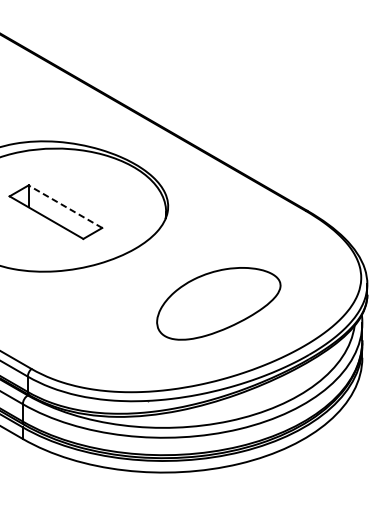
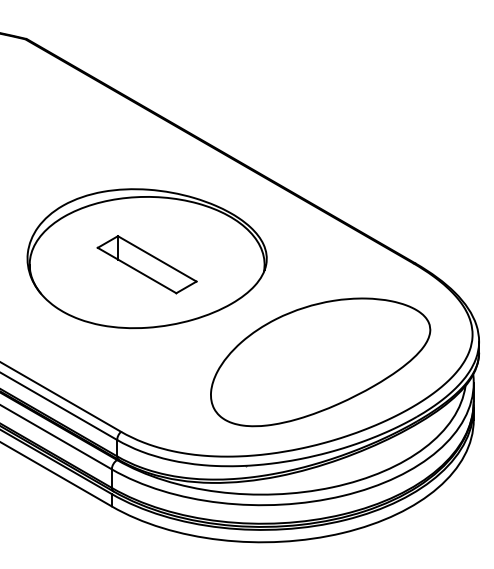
line: (64, 206) -> (156, 258), dashed -> solid
part: (218, 303) -> (320, 362), size x1.67

